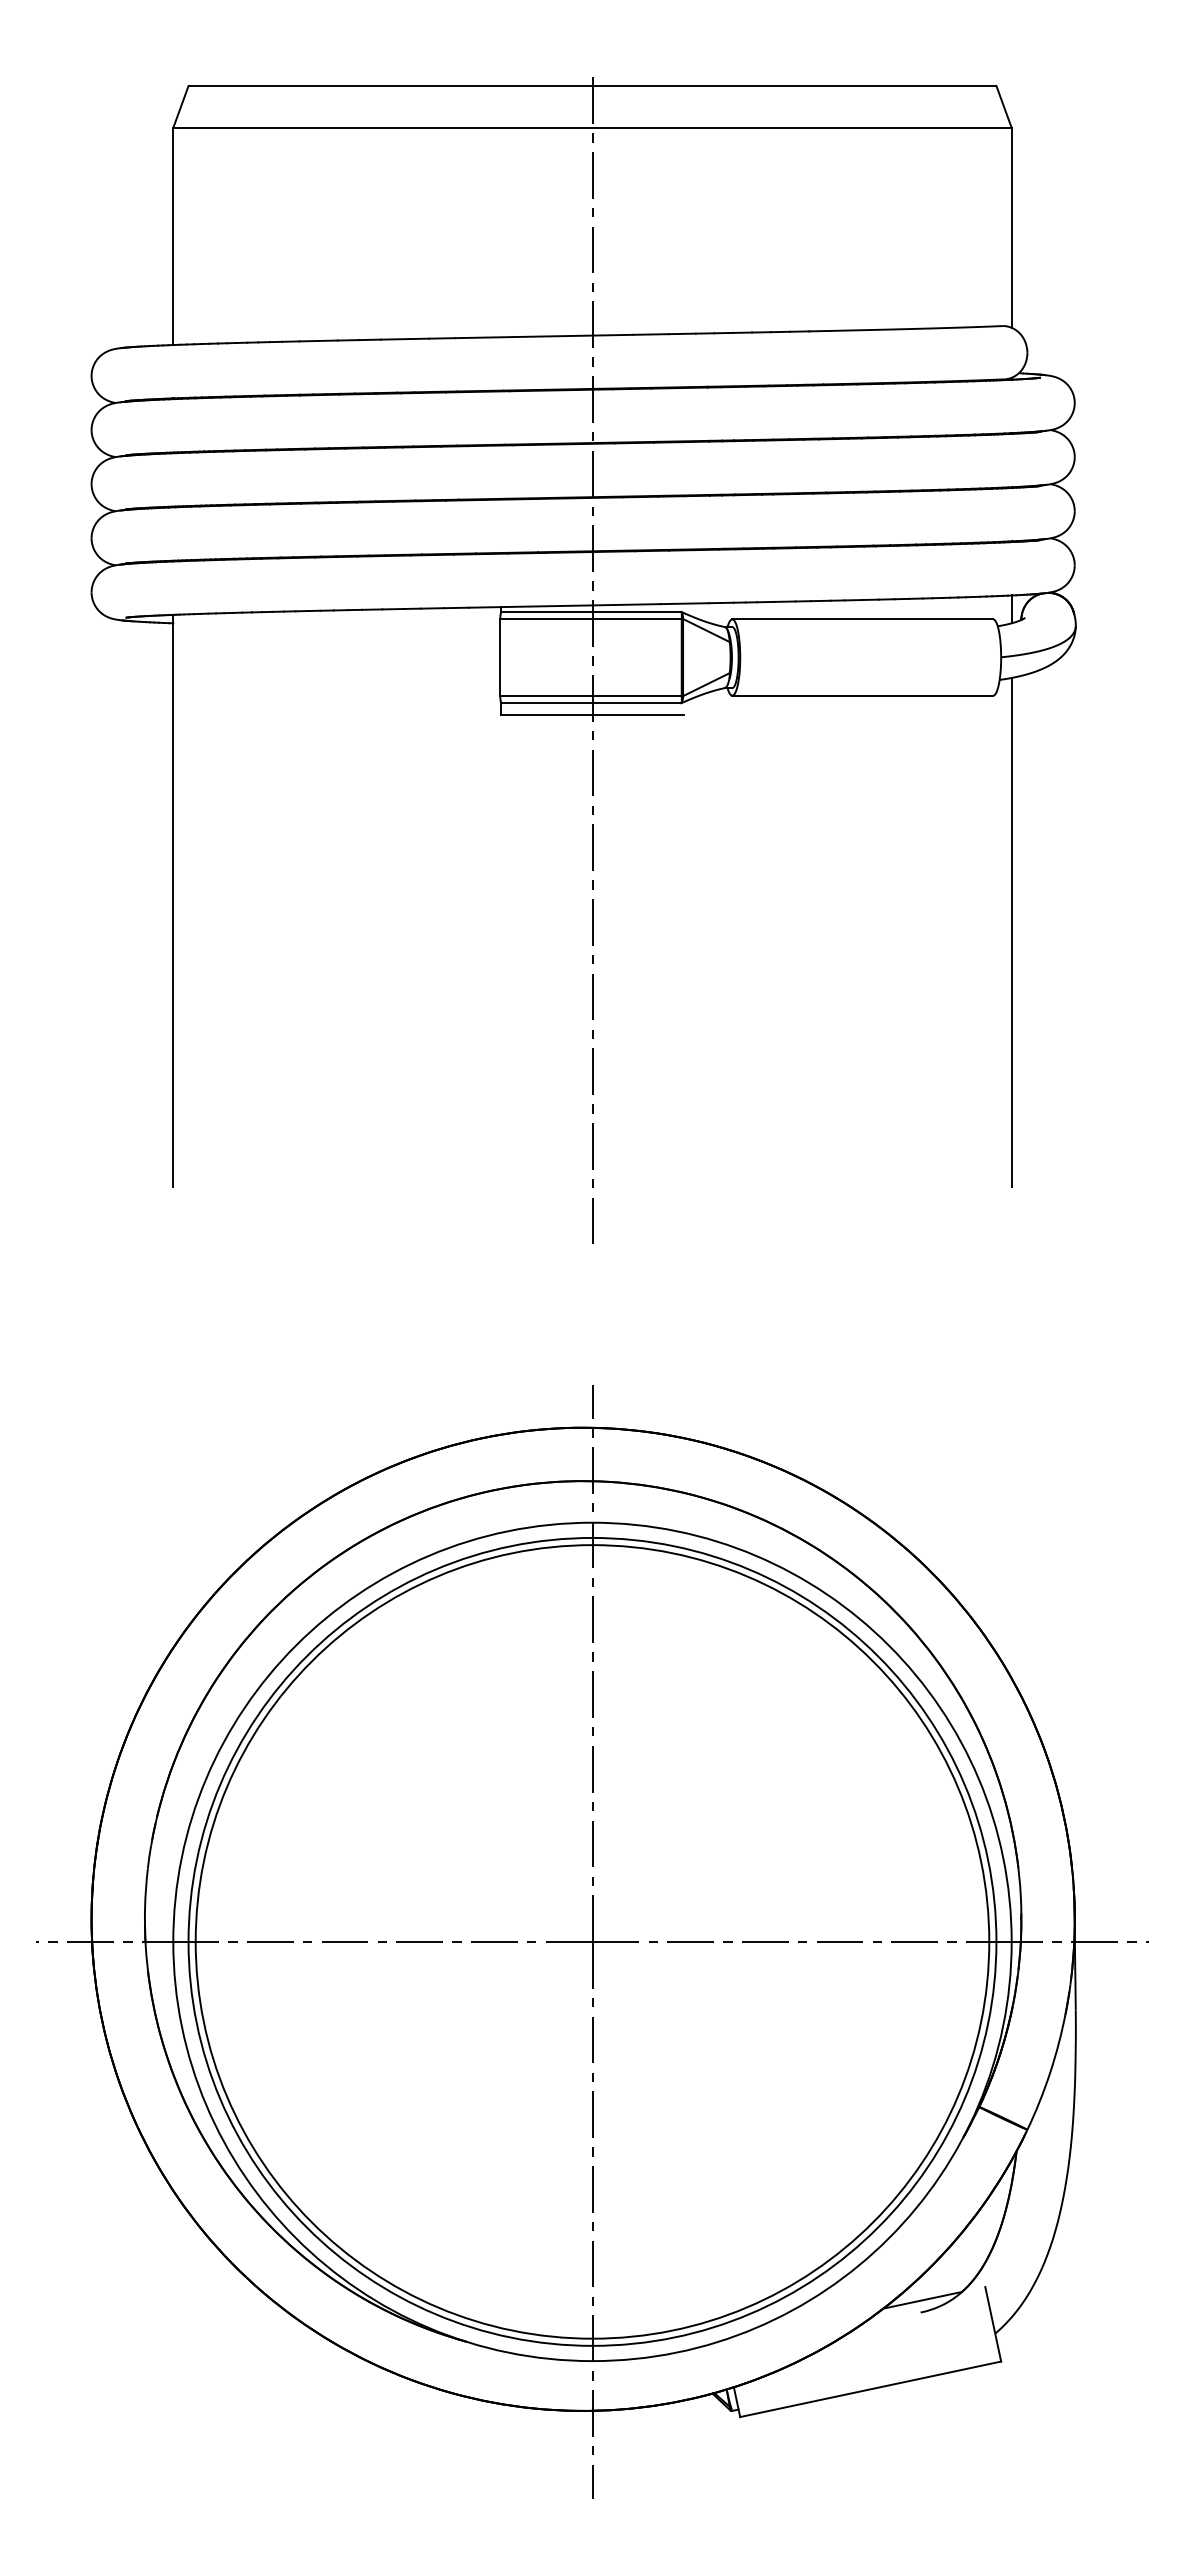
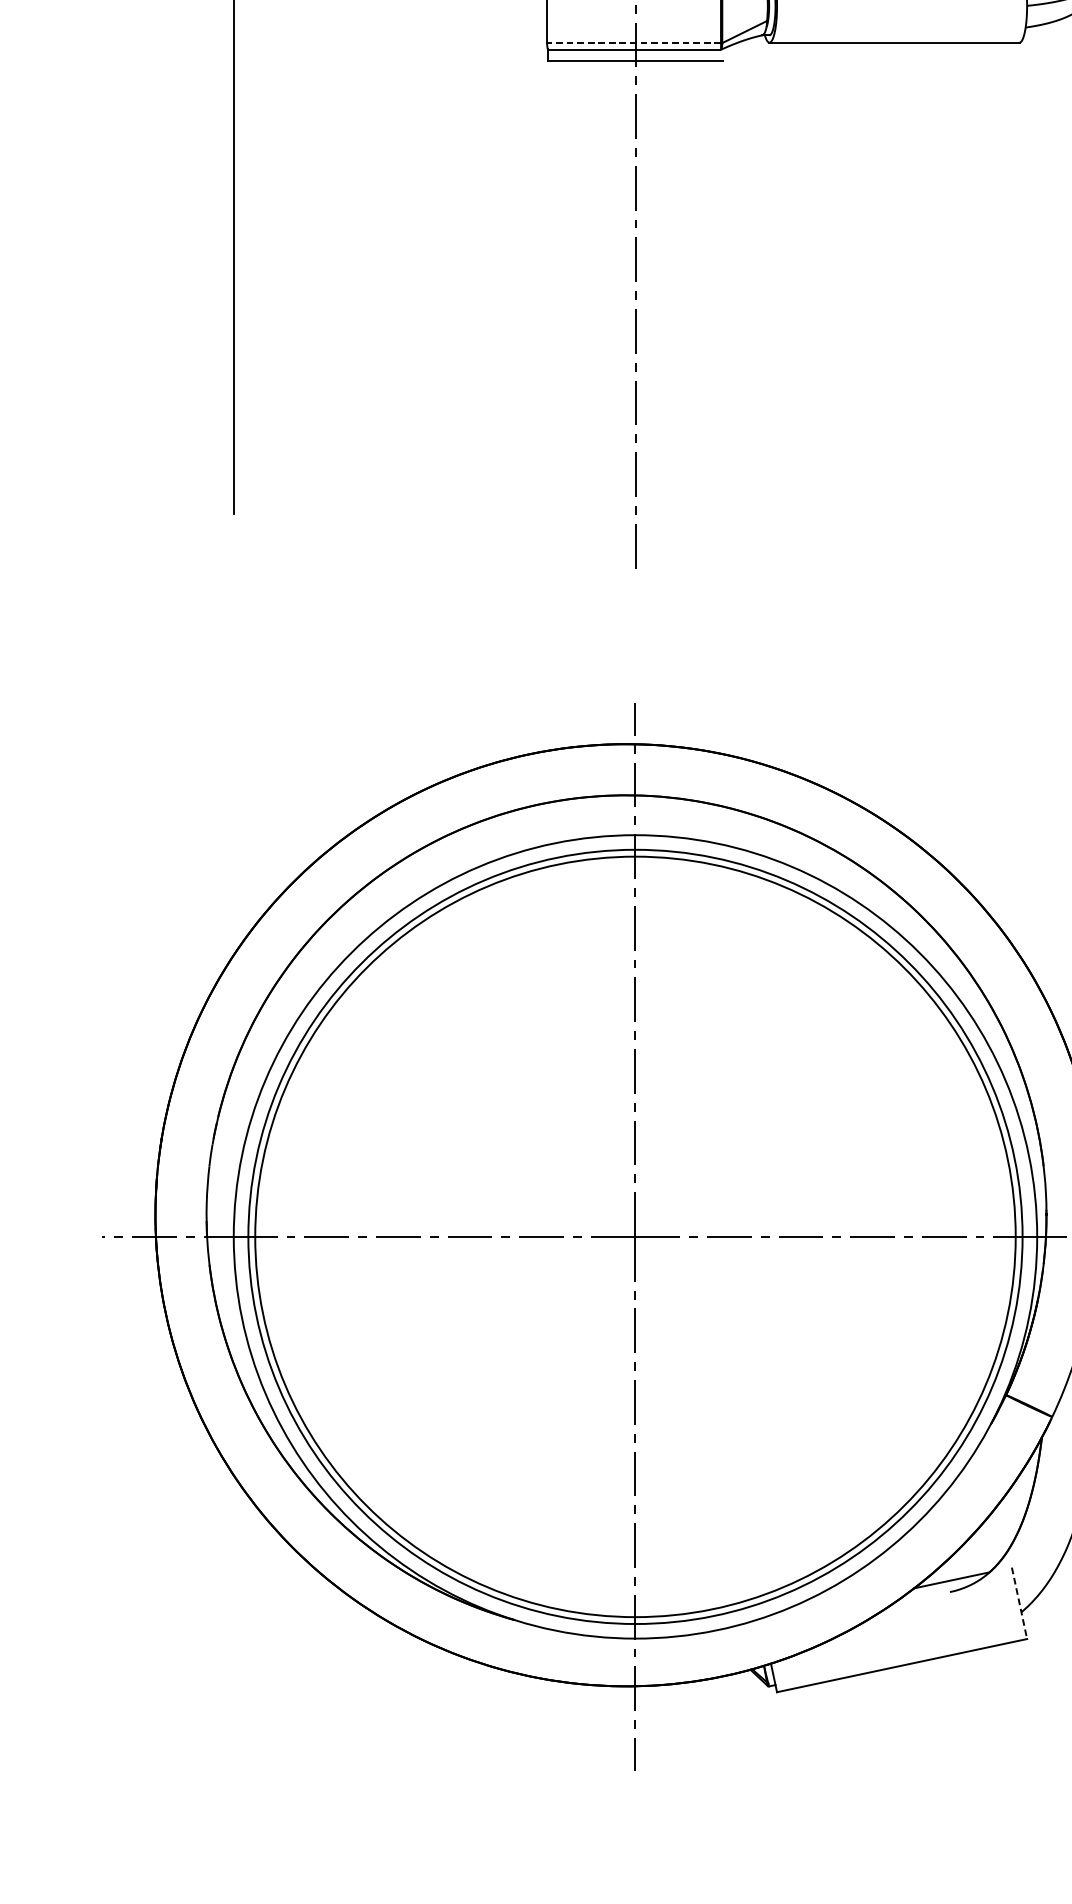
line: (591, 696) -> (634, 43), solid -> dashed
line: (1011, 932) -> (1037, 269), removed
line: (993, 2324) -> (1019, 1603), solid -> dashed

